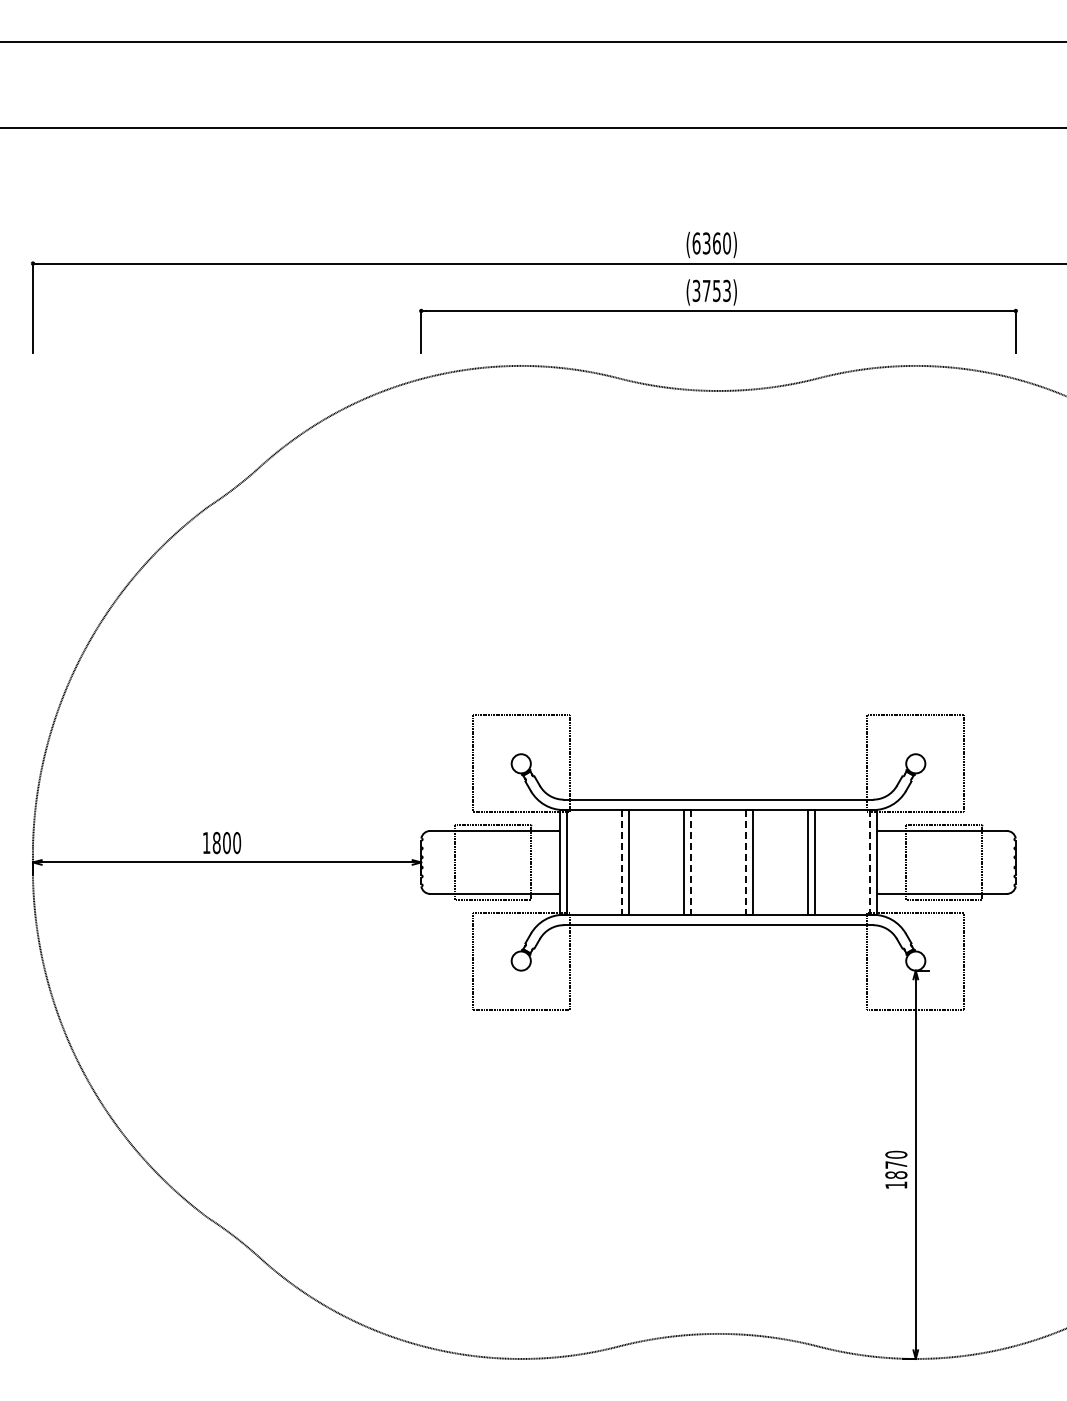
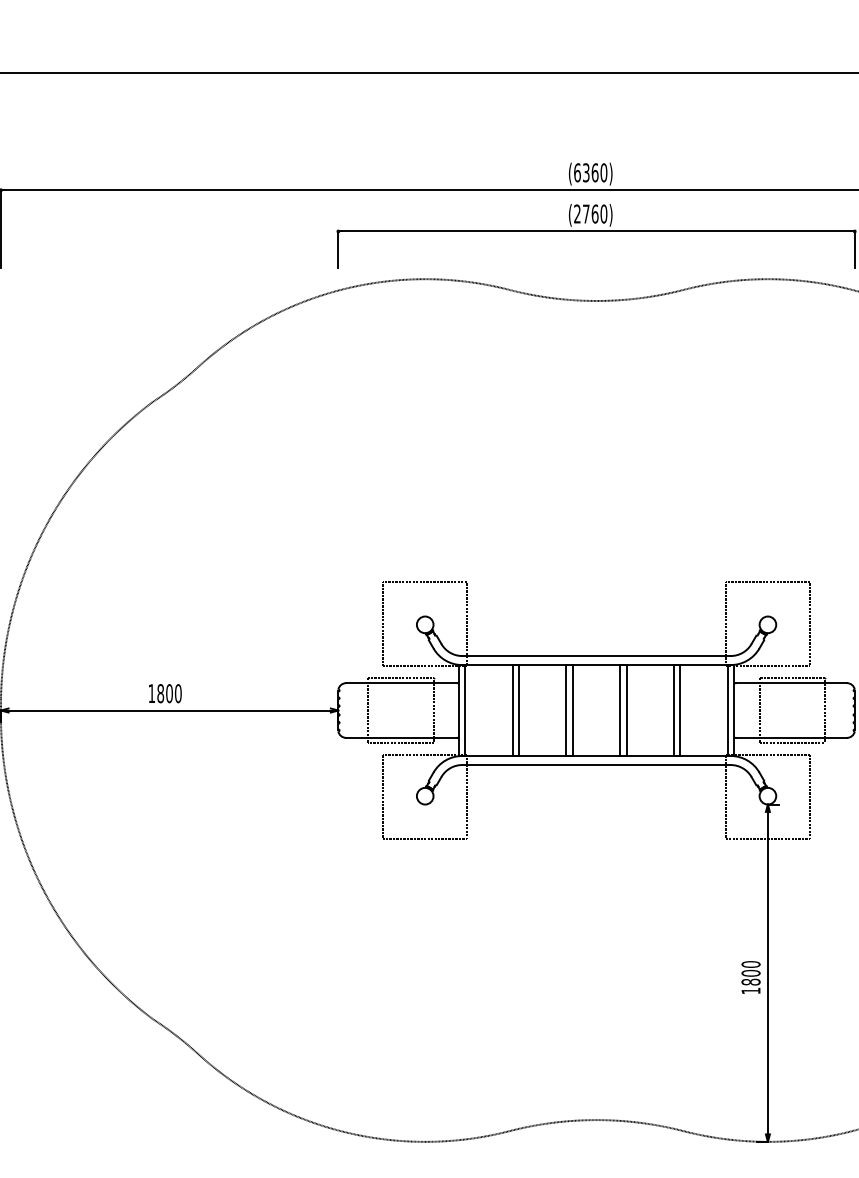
text: (711, 290) -> (590, 213), (3753) -> (2760)
line: (621, 862) -> (512, 710), dashed -> solid
line: (691, 862) -> (573, 710), dashed -> solid
line: (745, 862) -> (619, 710), dashed -> solid
line: (869, 862) -> (727, 710), dashed -> solid
text: (896, 1164) -> (751, 972), 1870 -> 1800

